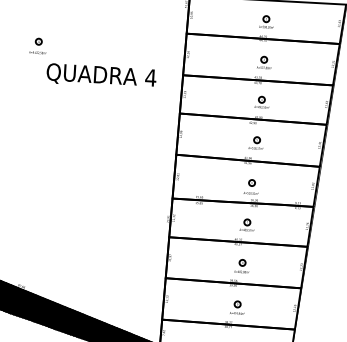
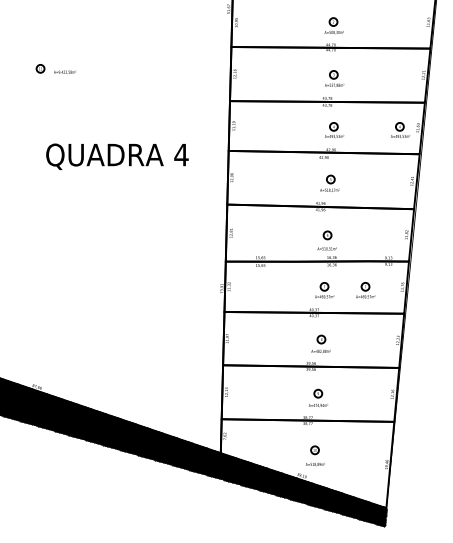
text: (37, 52) -> (64, 71), moved
text: (101, 76) -> (117, 156), moved
part: (312, 105) -> (400, 130), added
part: (278, 227) -> (365, 290), added

